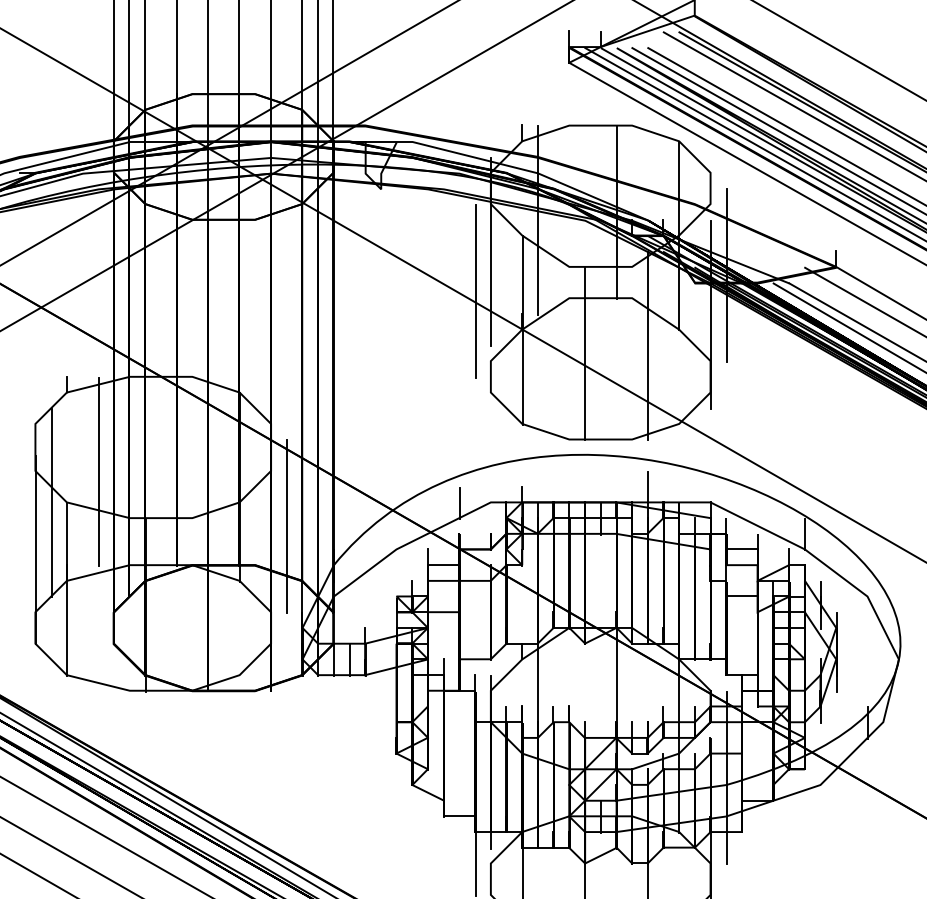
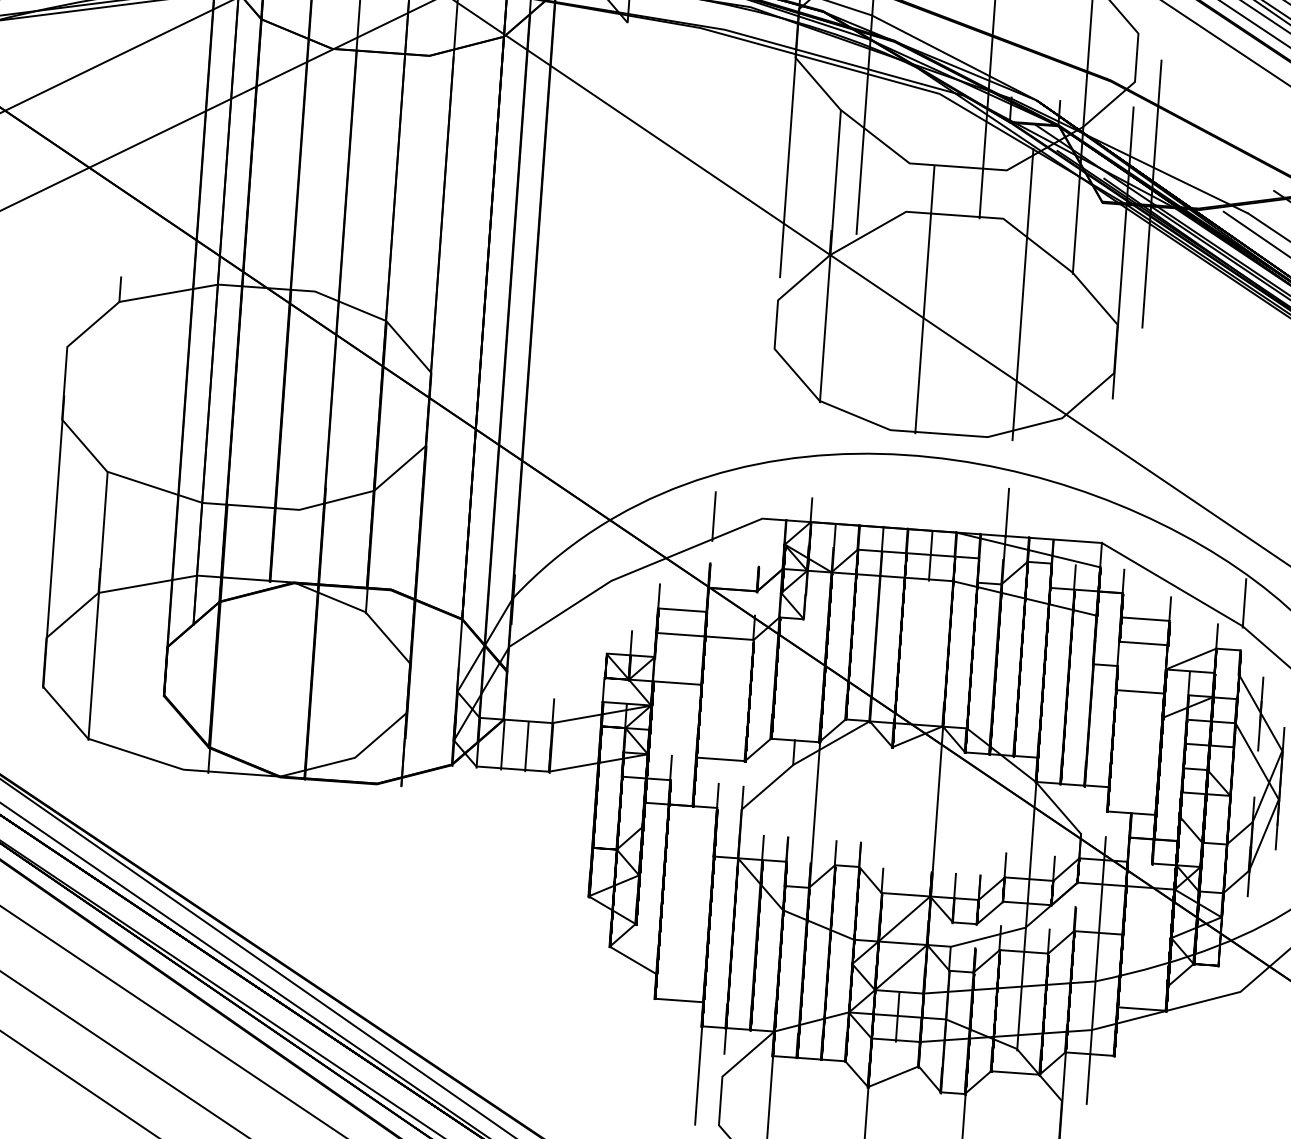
line: (475, 290) -> (762, 189), removed
line: (98, 471) -> (159, 427), removed
line: (51, 502) -> (83, 470), removed
line: (286, 526) -> (443, 533), removed

